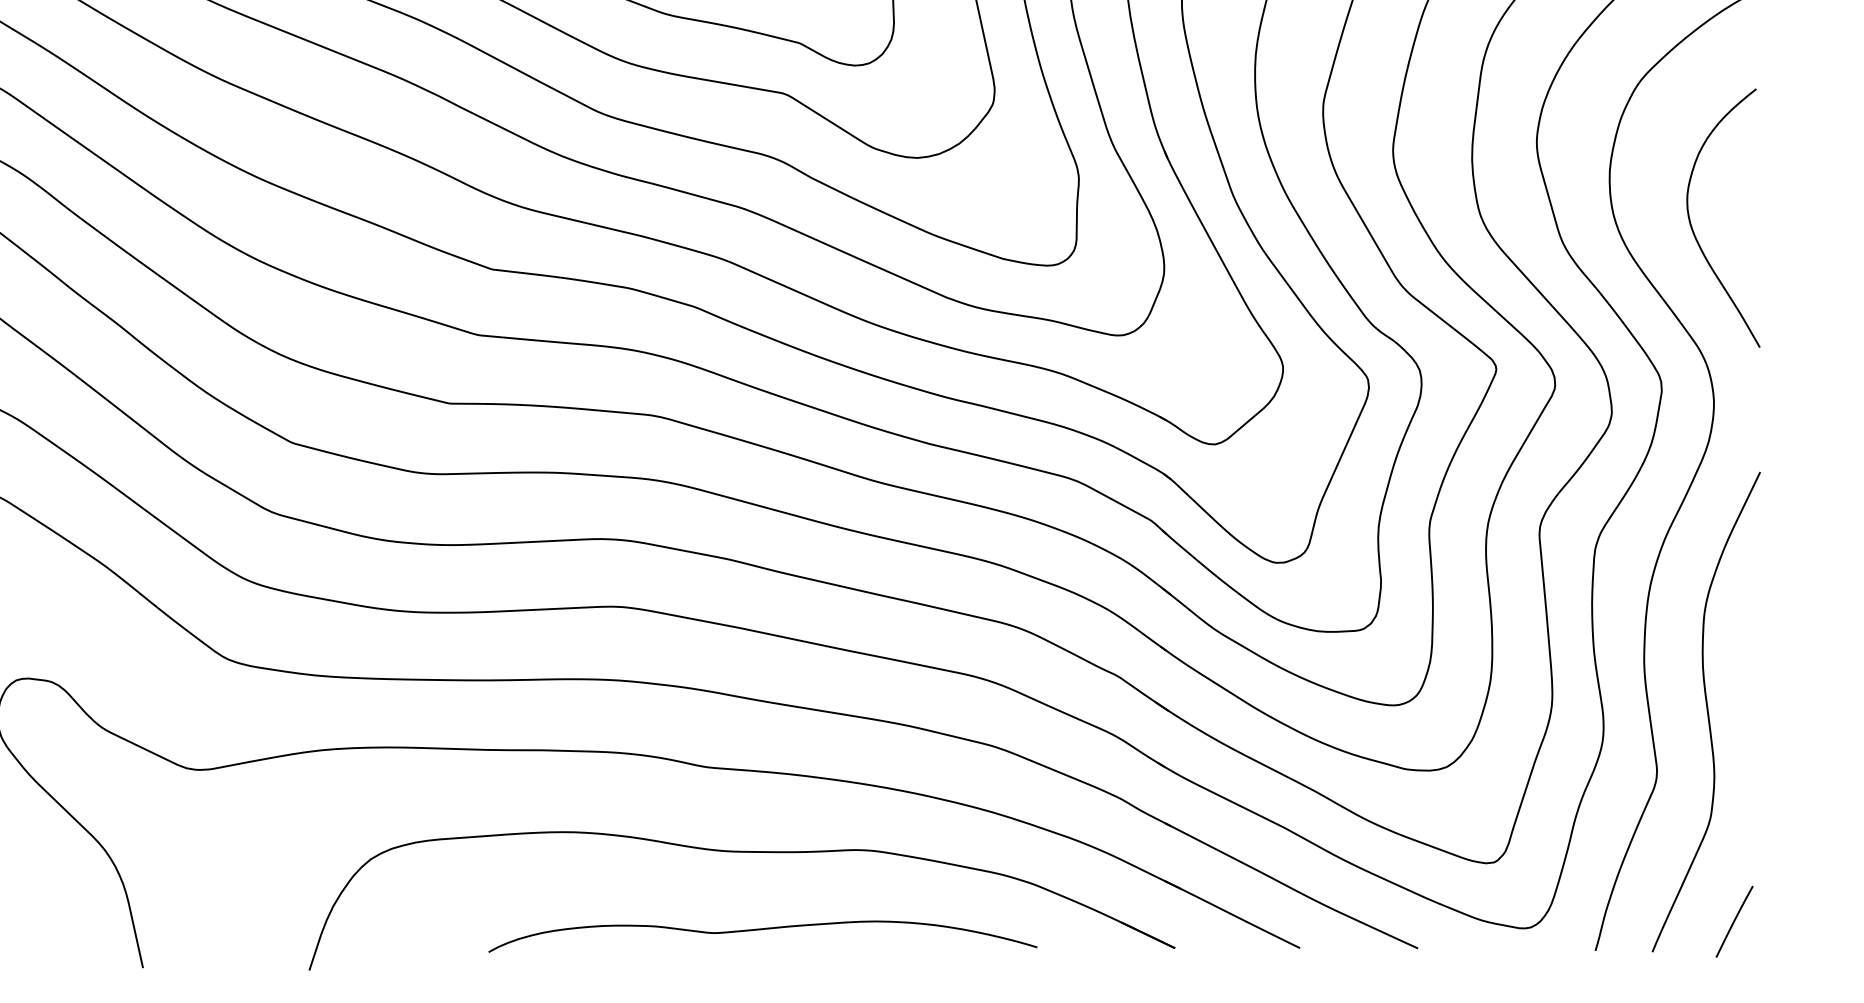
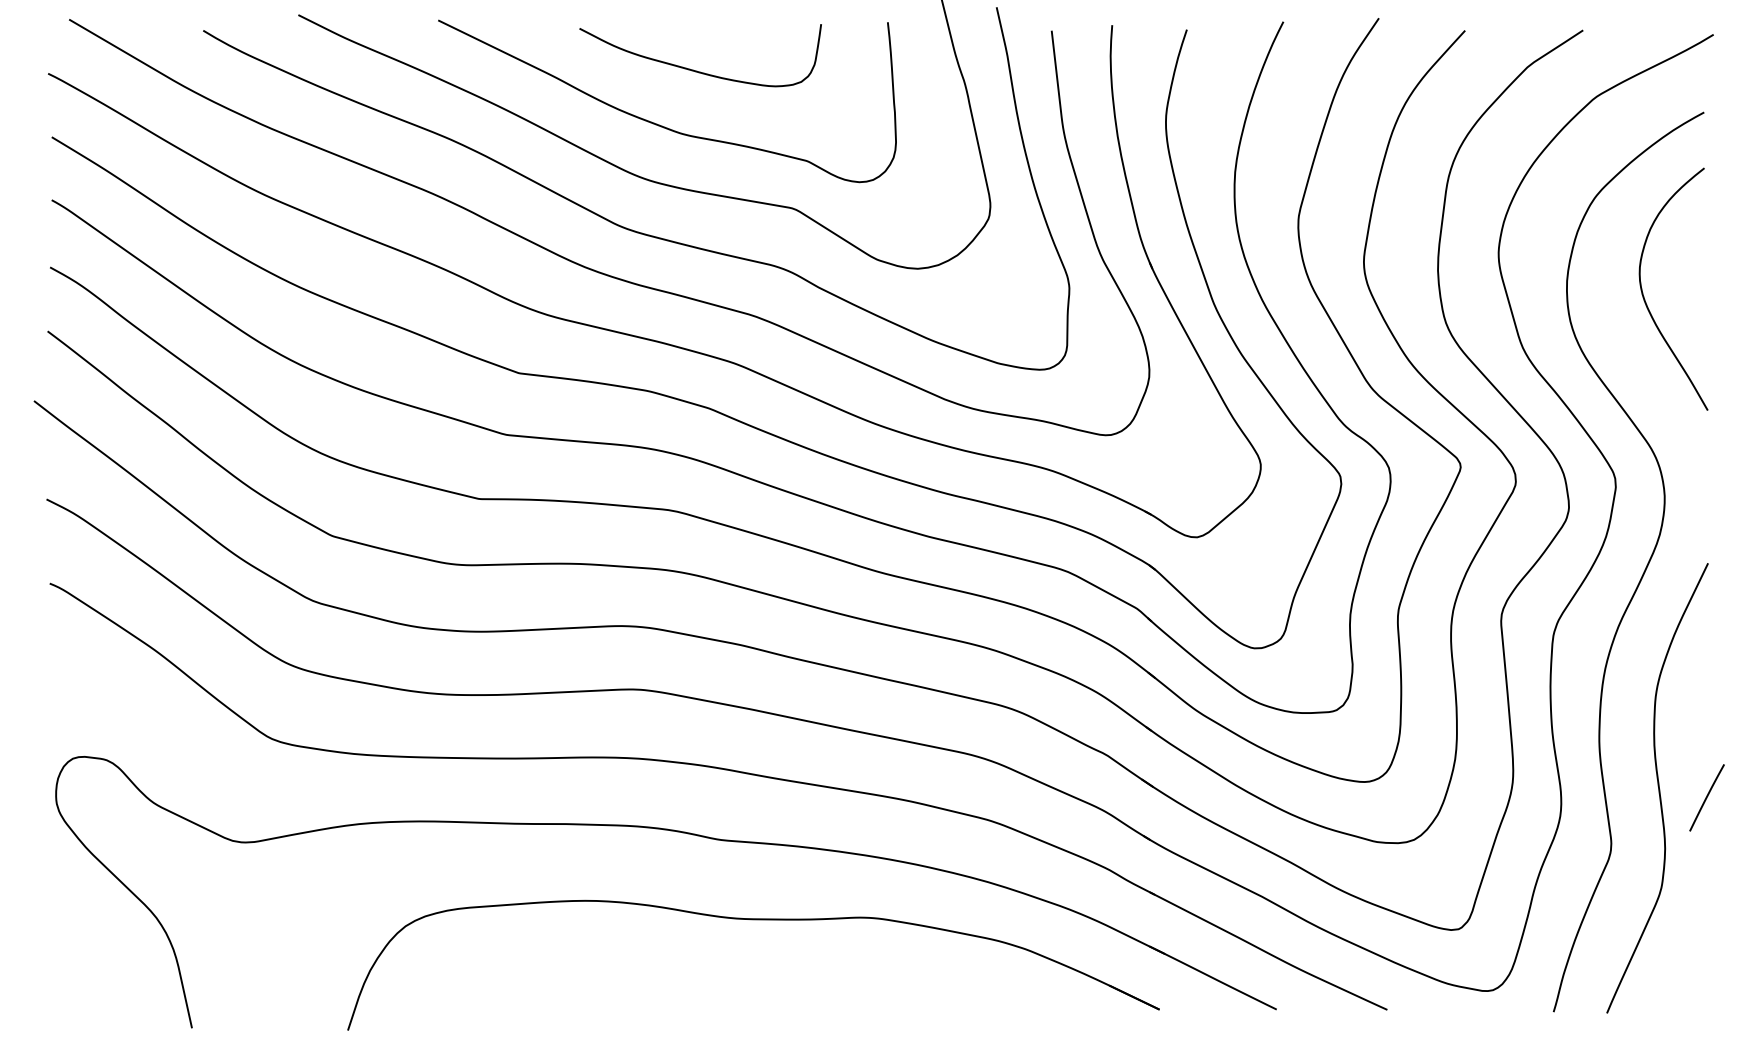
curve: (1692, 225) -> (1644, 296), moved
line: (1733, 921) -> (1706, 797), moved
curve: (762, 929) -> (772, 992), removed

